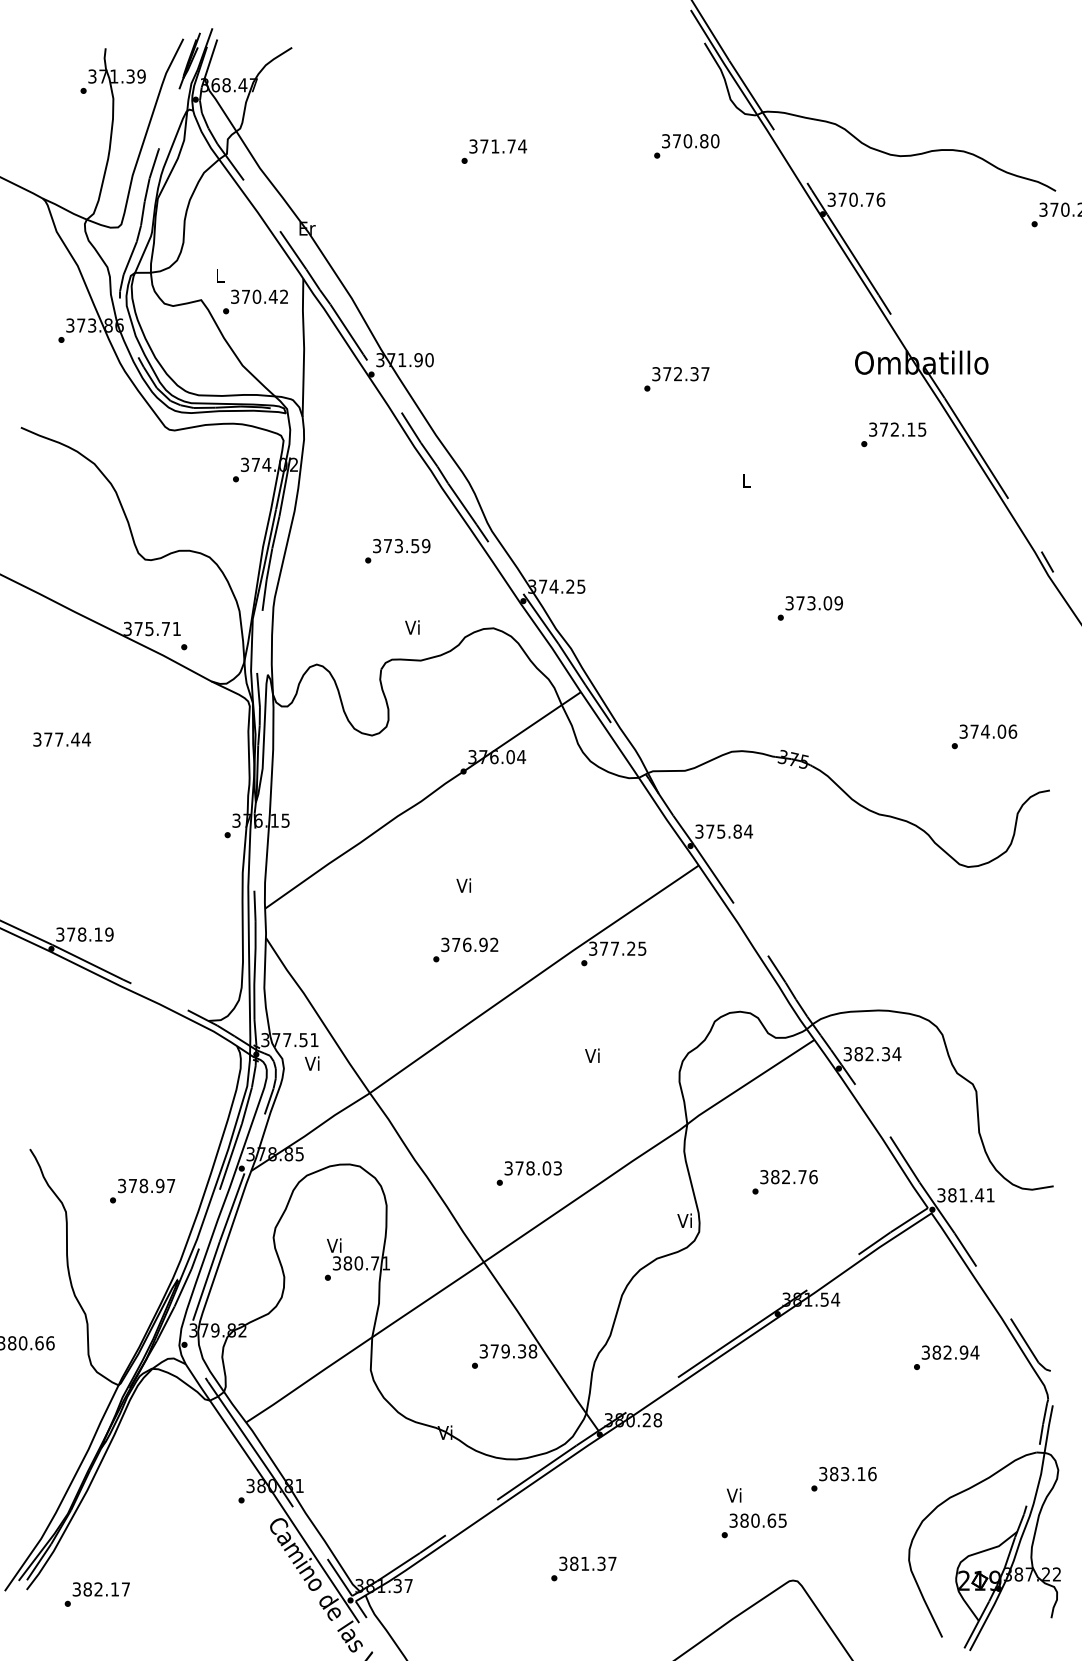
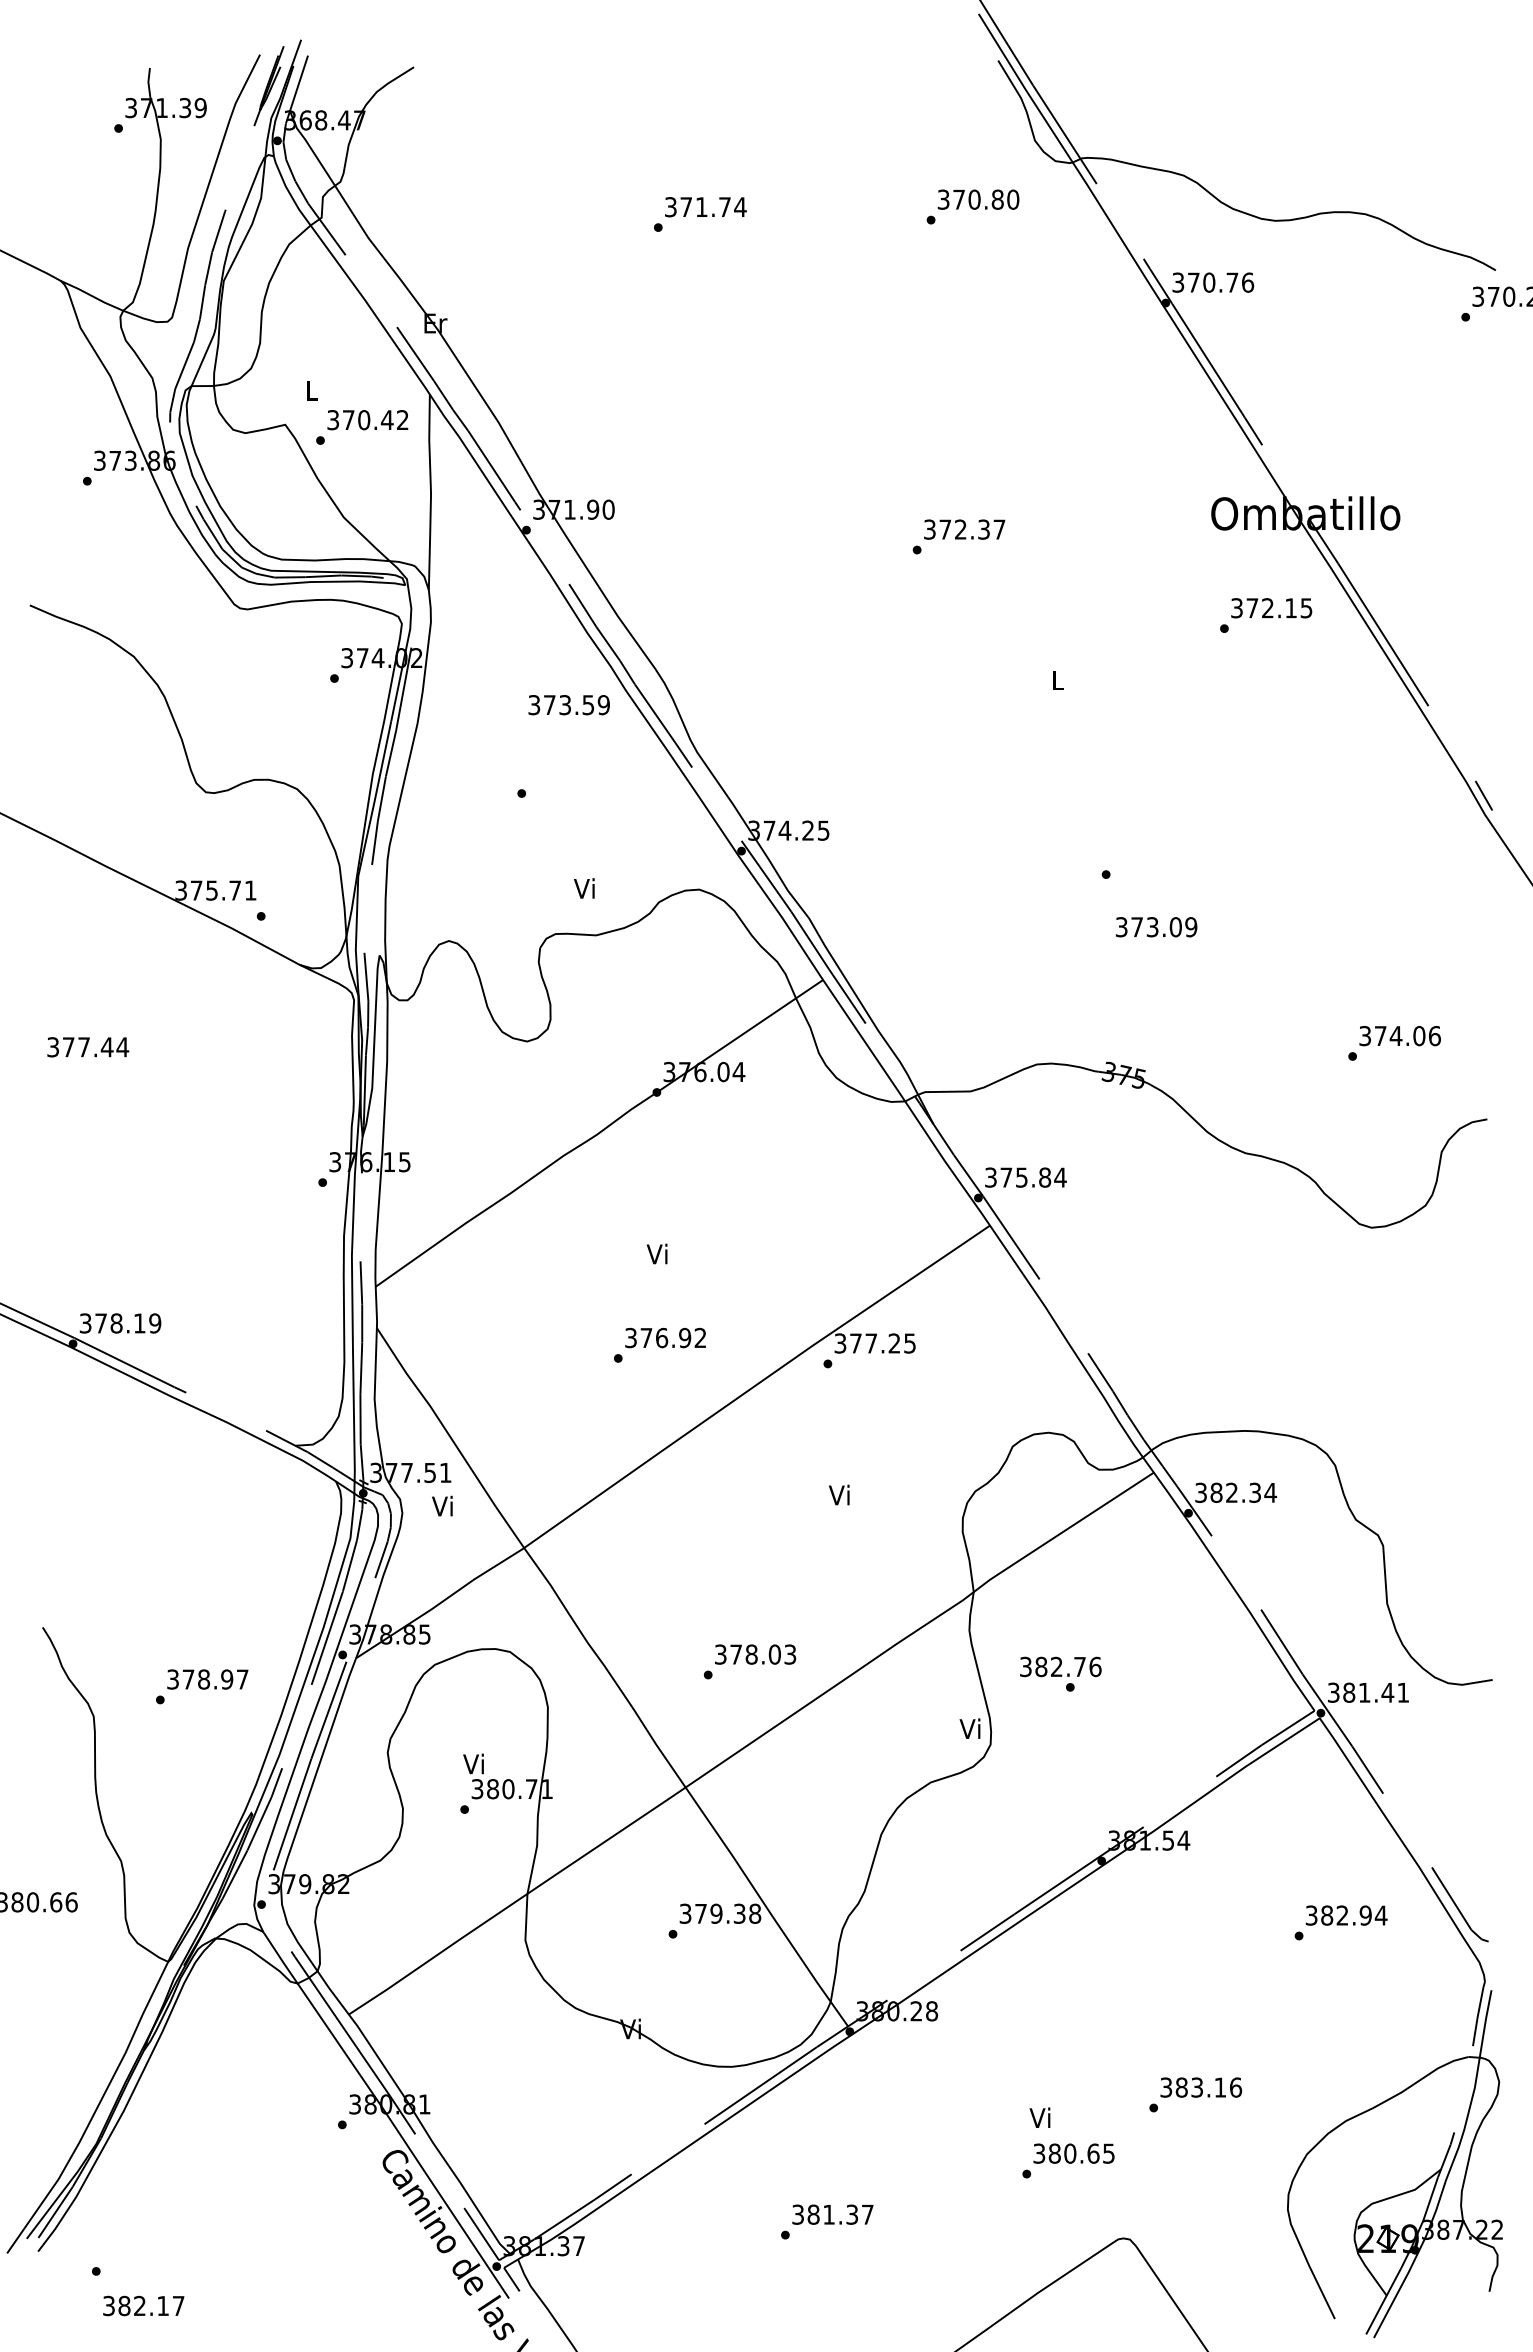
text: (401, 546) -> (568, 705), moved
text: (814, 603) -> (1156, 927), moved
text: (788, 1176) -> (1060, 1666), moved
text: (101, 1589) -> (143, 2305), moved

